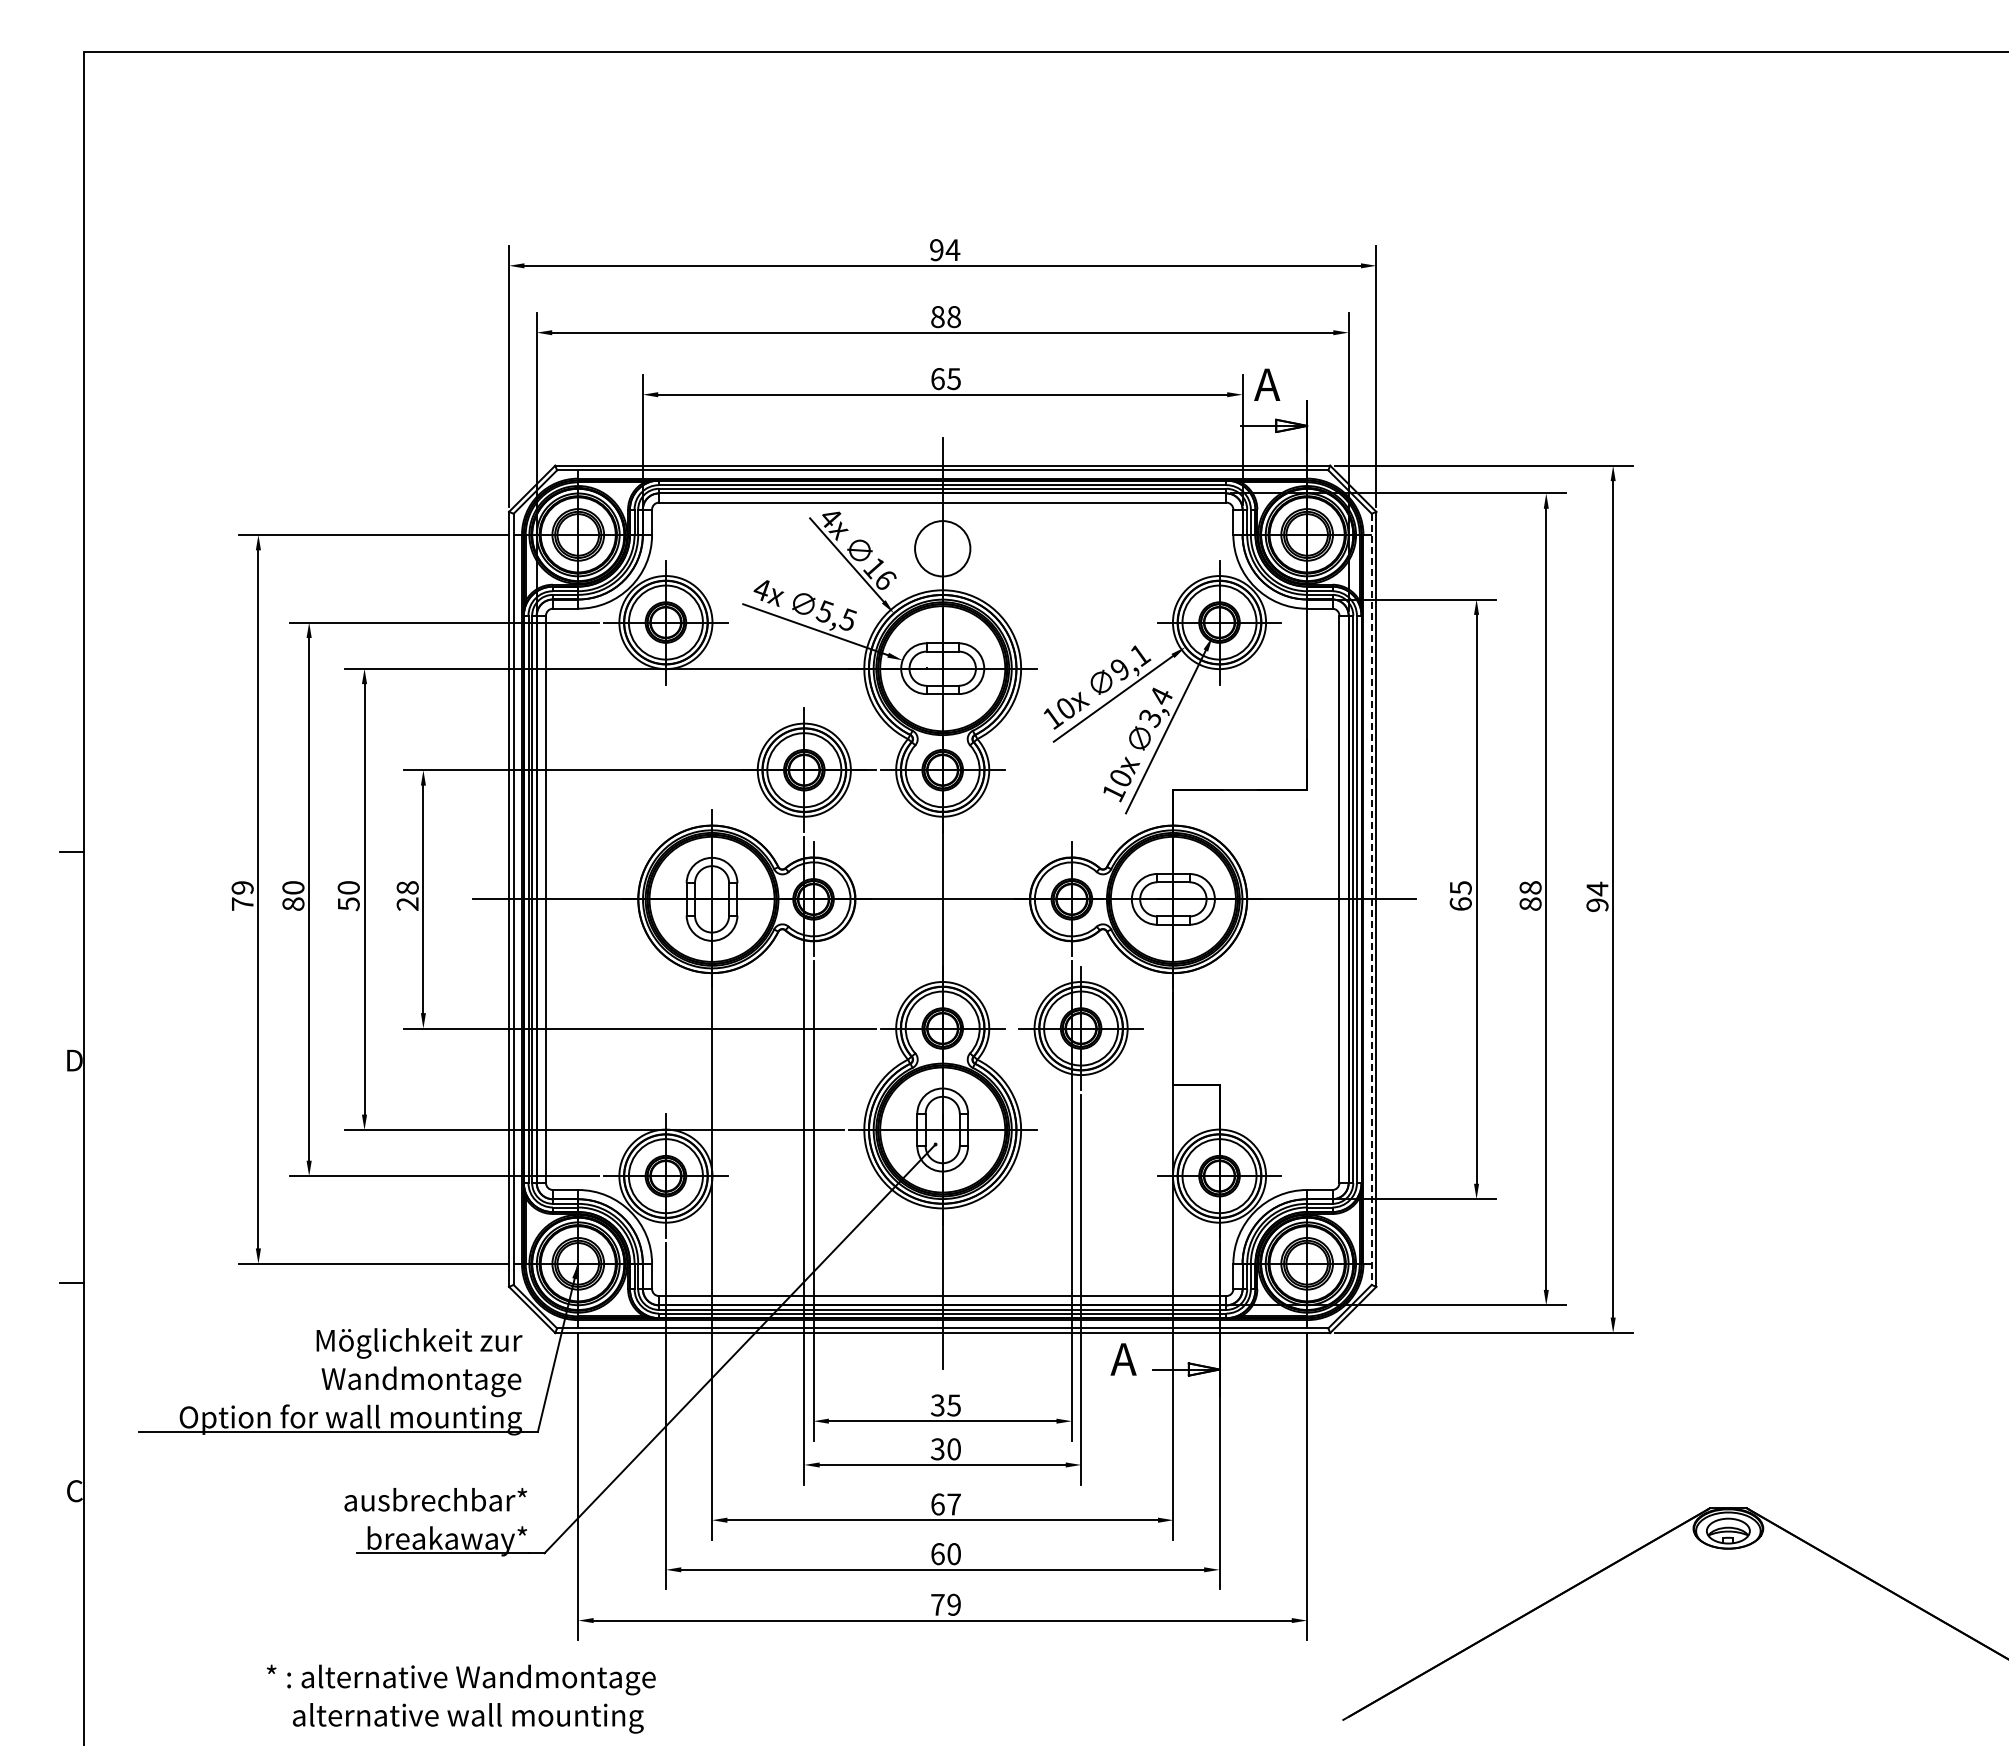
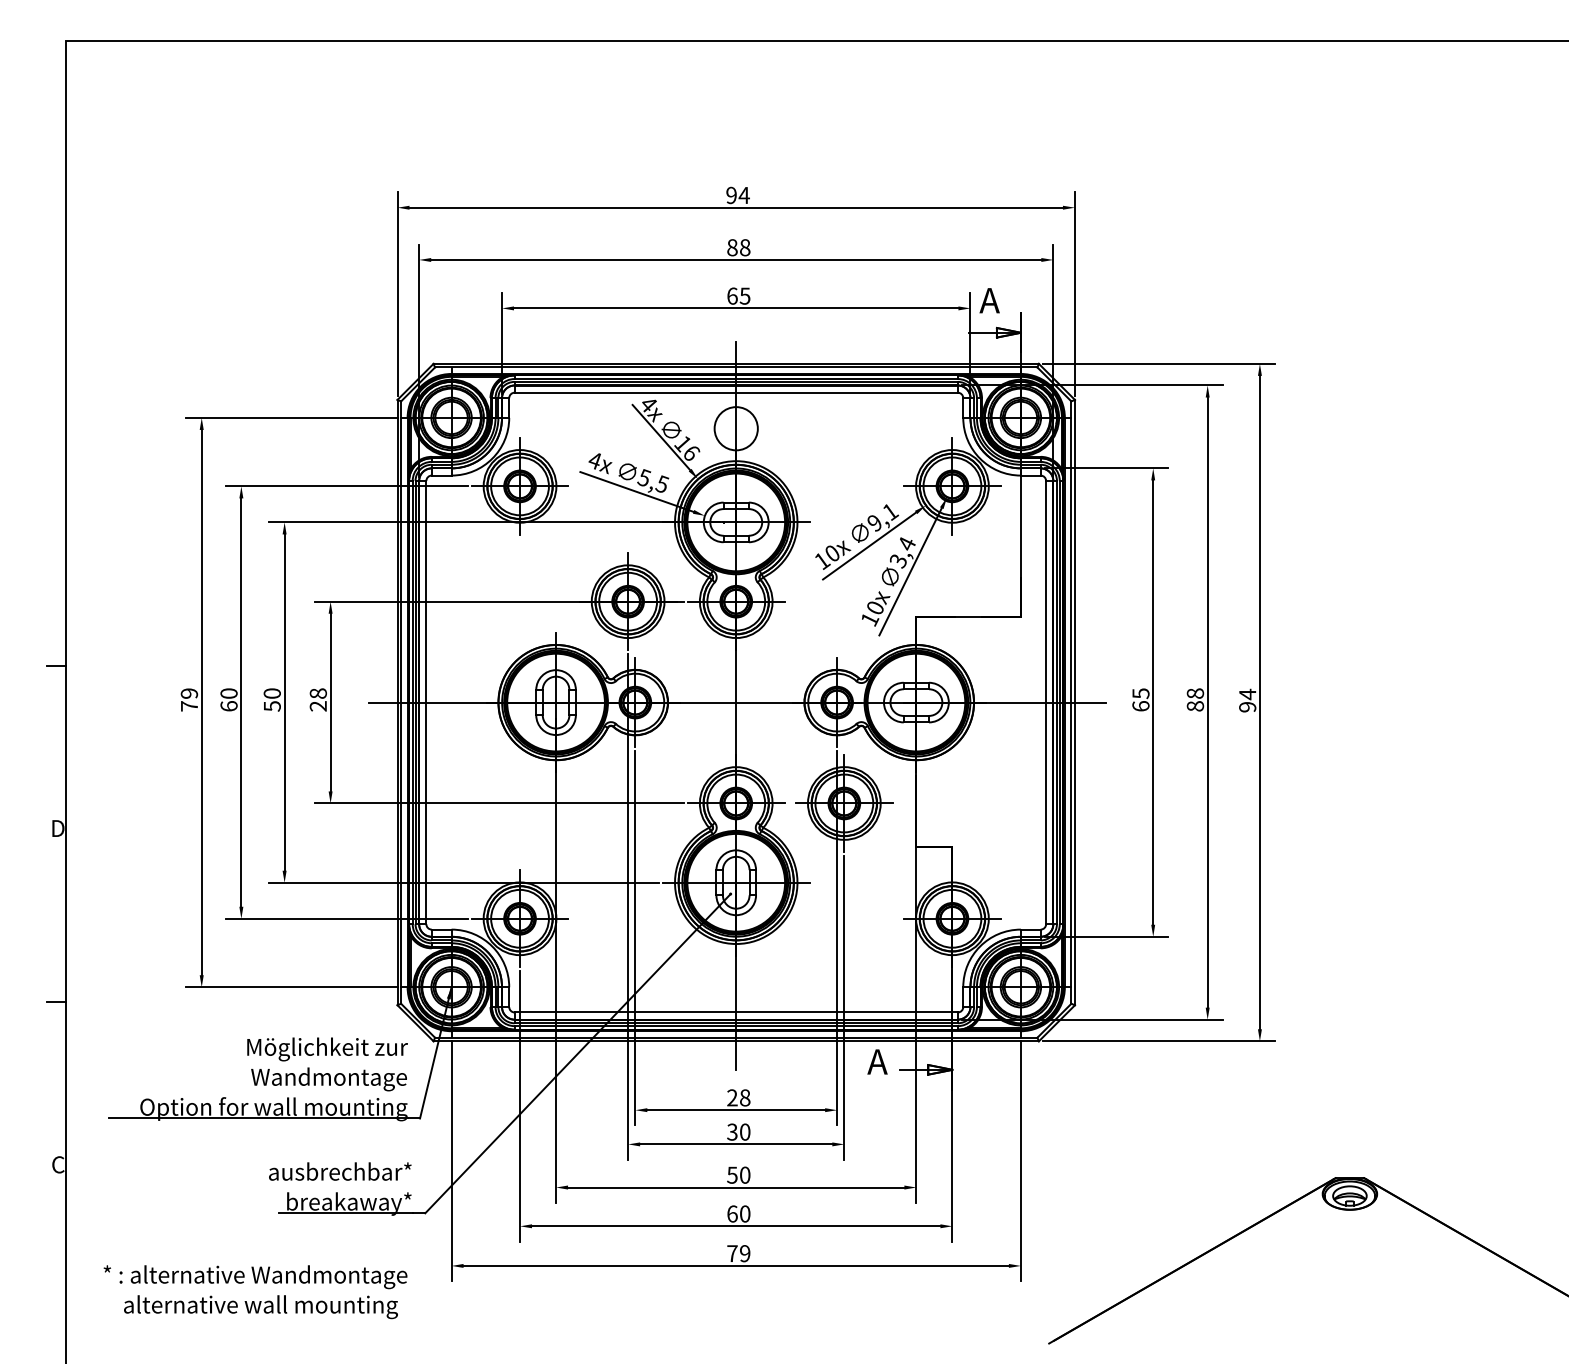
line: (1371, 899) -> (1071, 702), dashed -> solid
text: (293, 903) -> (229, 705), 80 -> 60
text: (945, 1405) -> (738, 1097), 35 -> 28
text: (945, 1504) -> (738, 1175), 67 -> 50
text: (460, 1698) -> (254, 1291), moved

